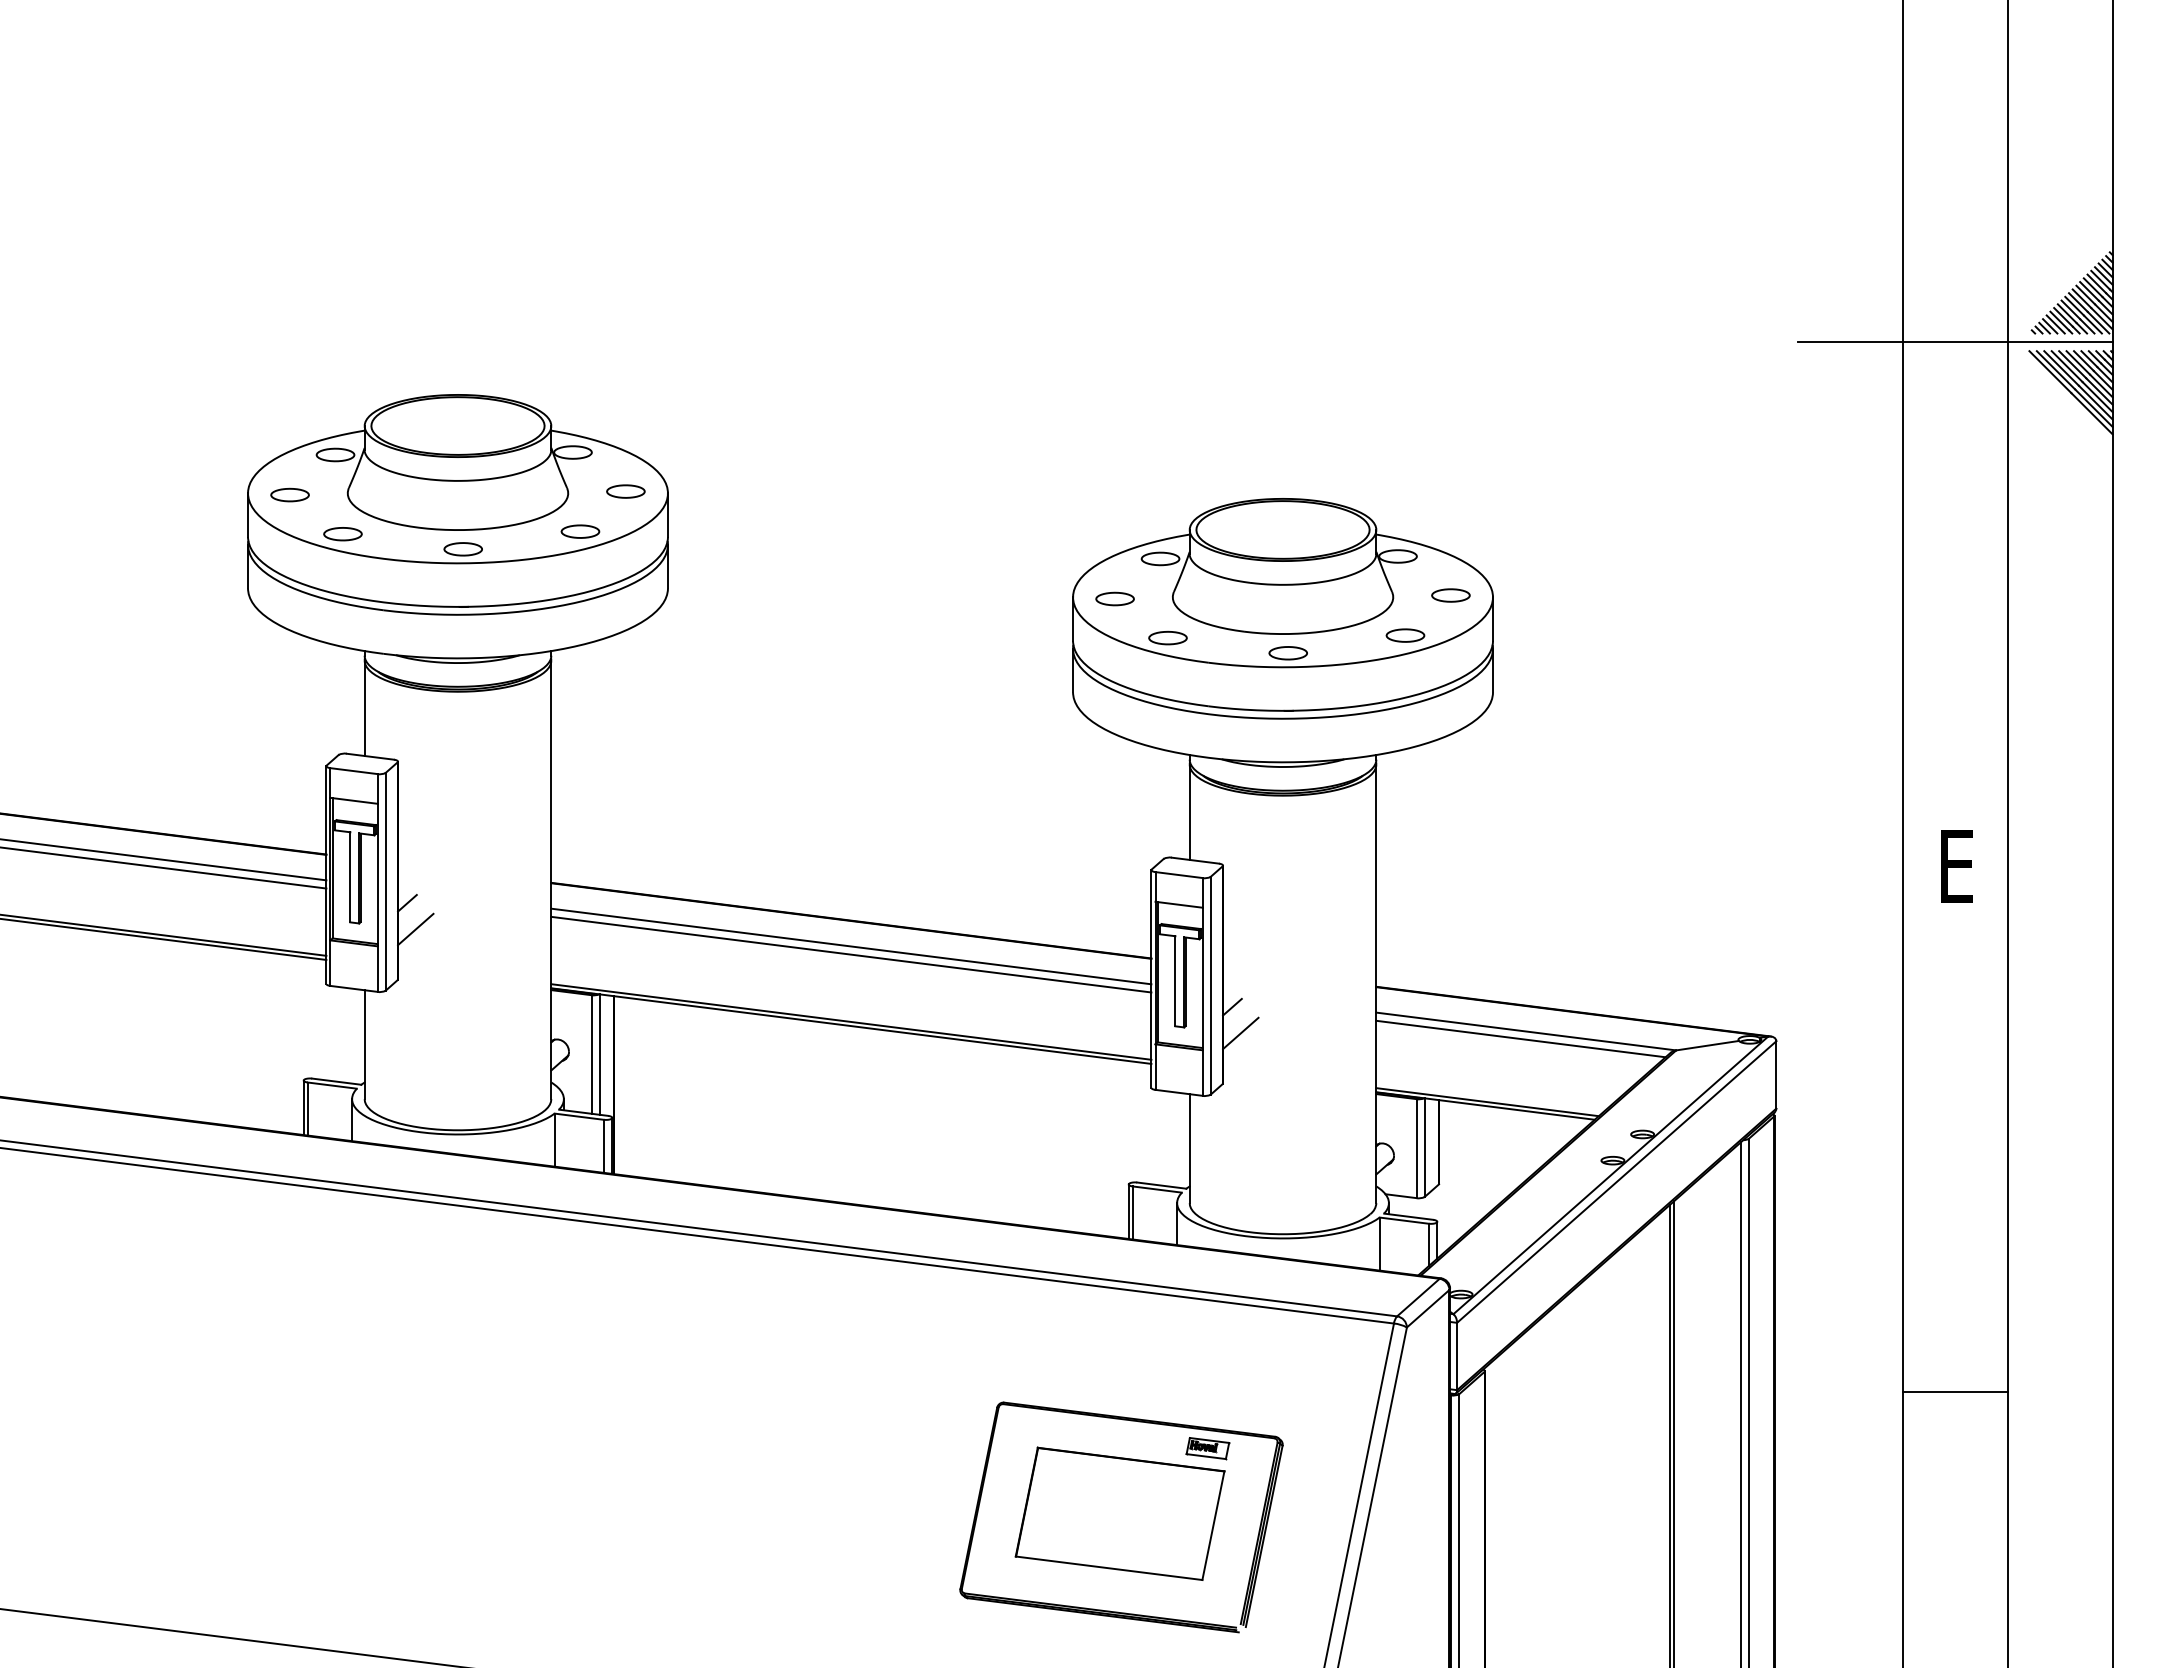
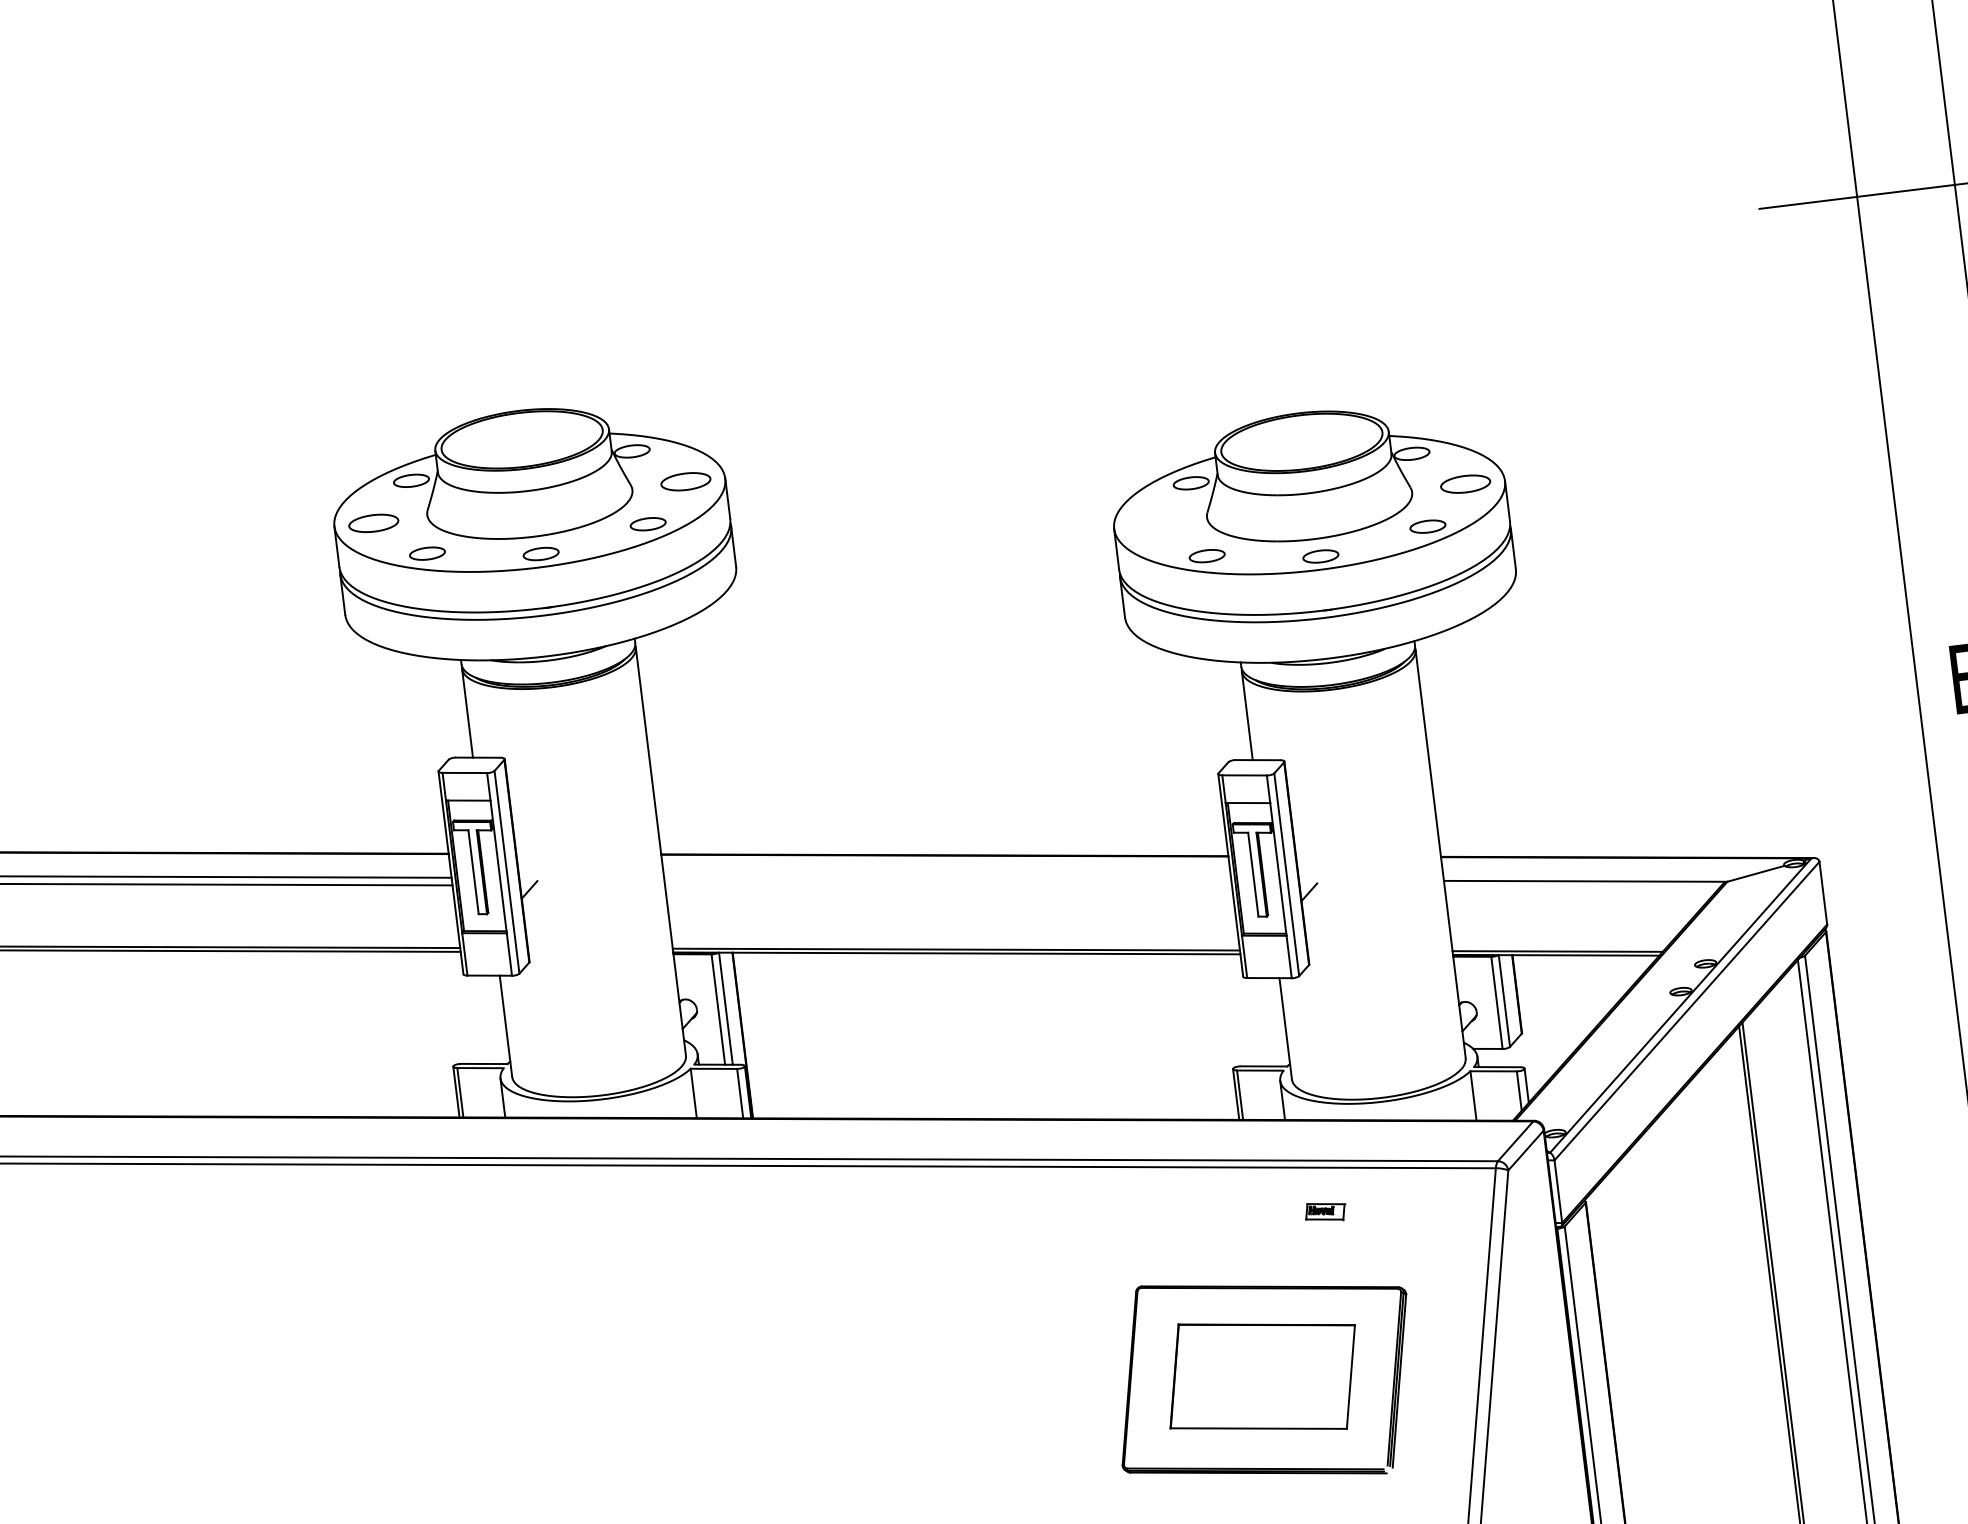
part: (625, 491) -> (685, 481), size x1.4
part: (289, 494) -> (373, 522), size x1.4
part: (1450, 595) -> (1465, 484), size x1.4
part: (1114, 598) -> (1152, 525), removed
line: (415, 929) -> (540, 913), removed
line: (851, 946) -> (947, 879), removed
line: (851, 954) -> (948, 886), removed
line: (1240, 1033) -> (1319, 915), removed
line: (1520, 1038) -> (1581, 888), removed
part: (1207, 1448) -> (1325, 1211), moved

